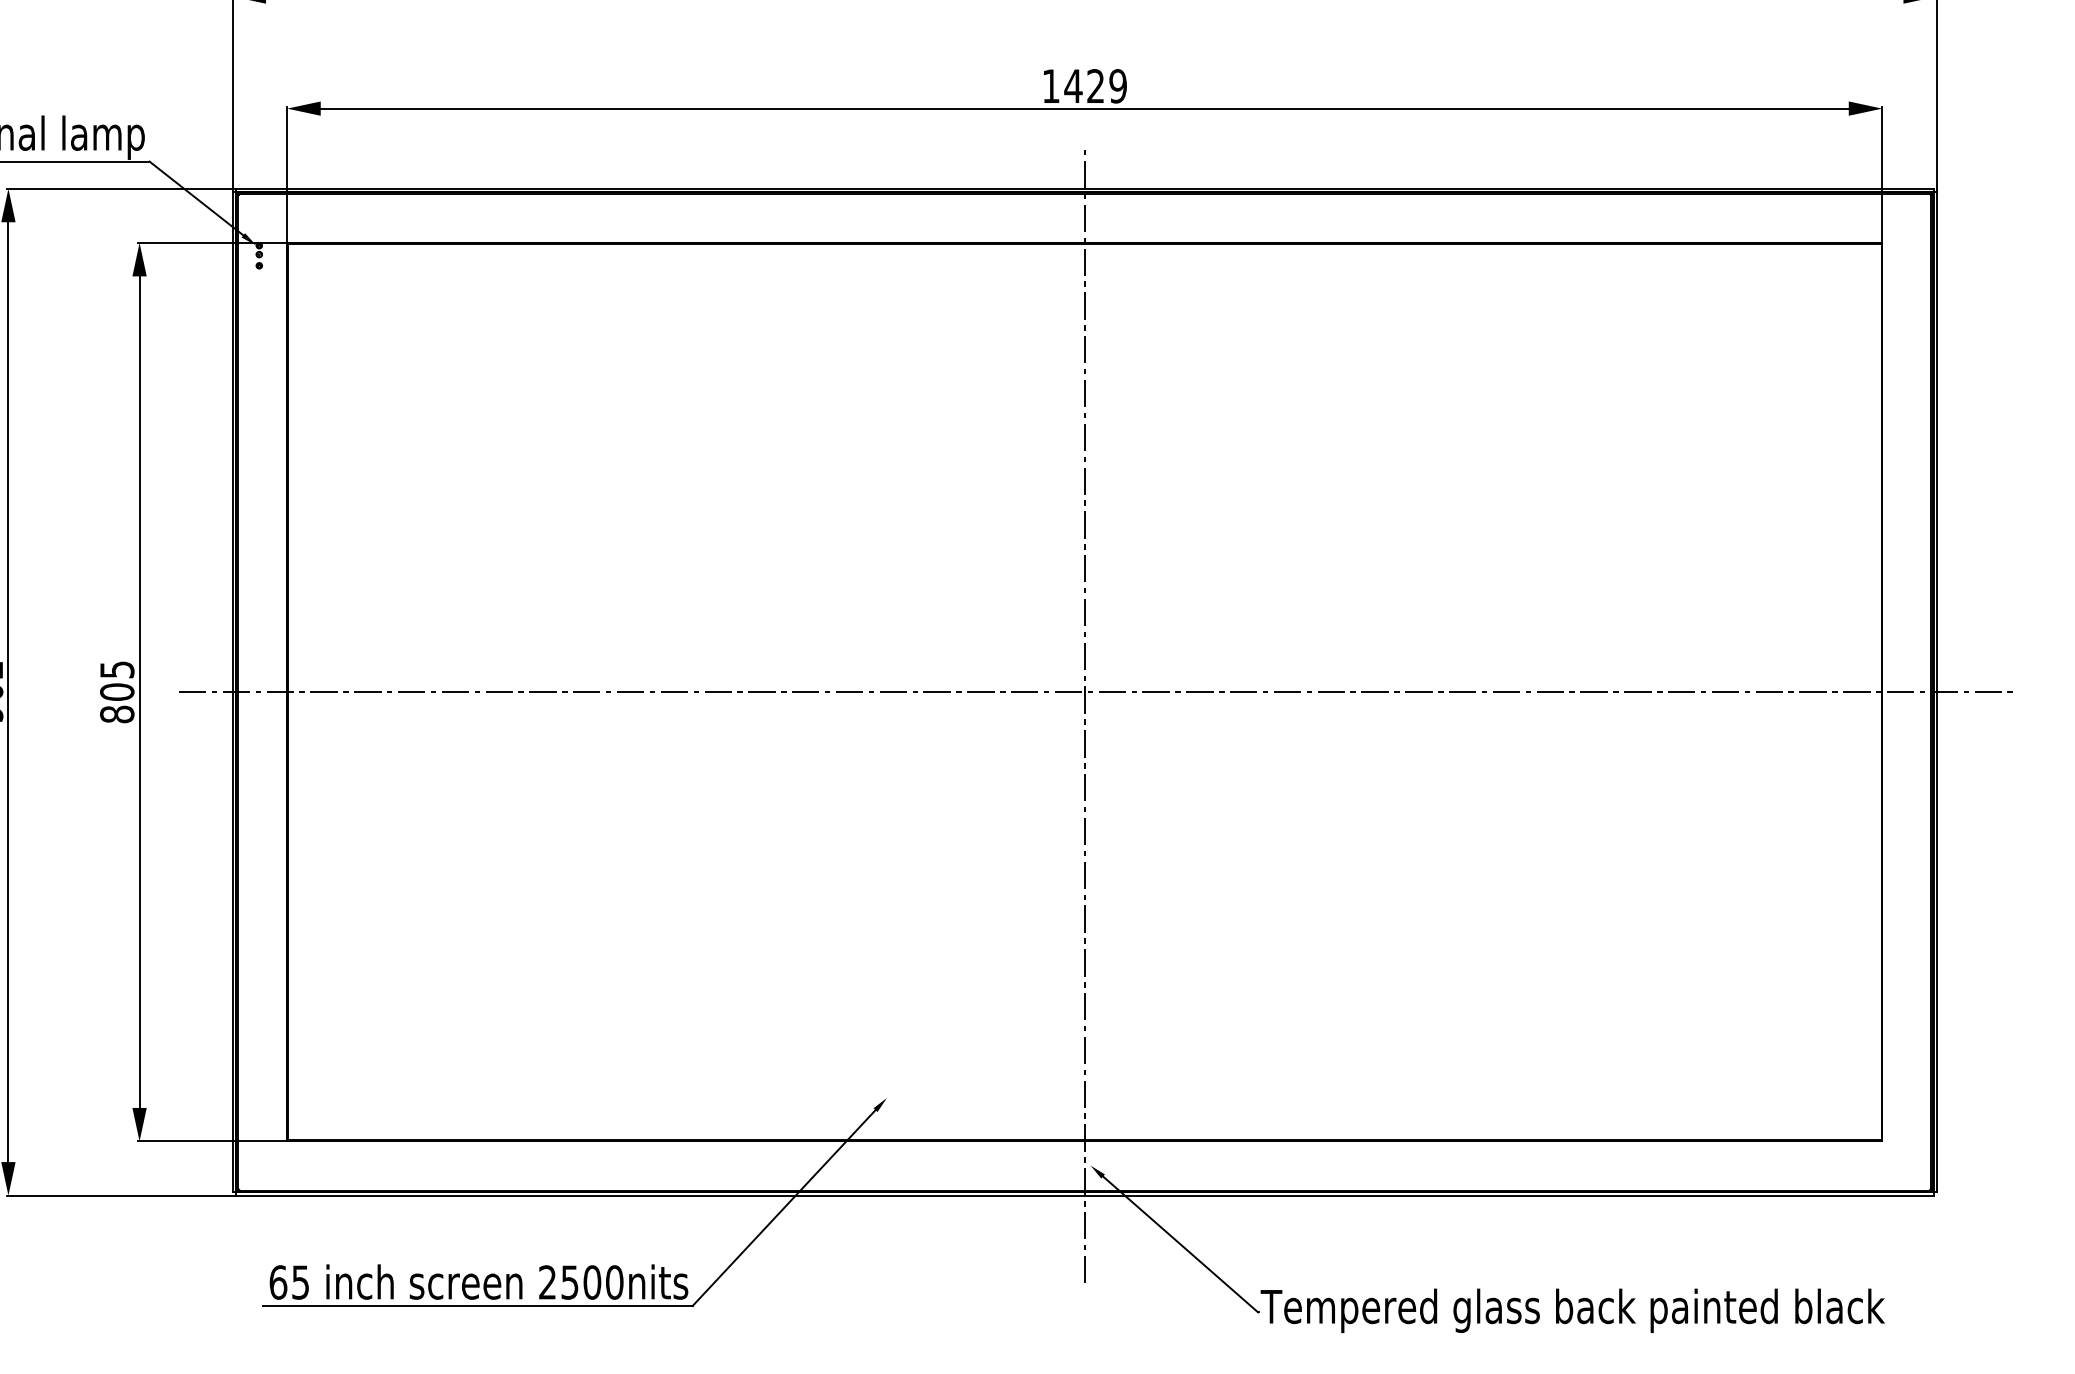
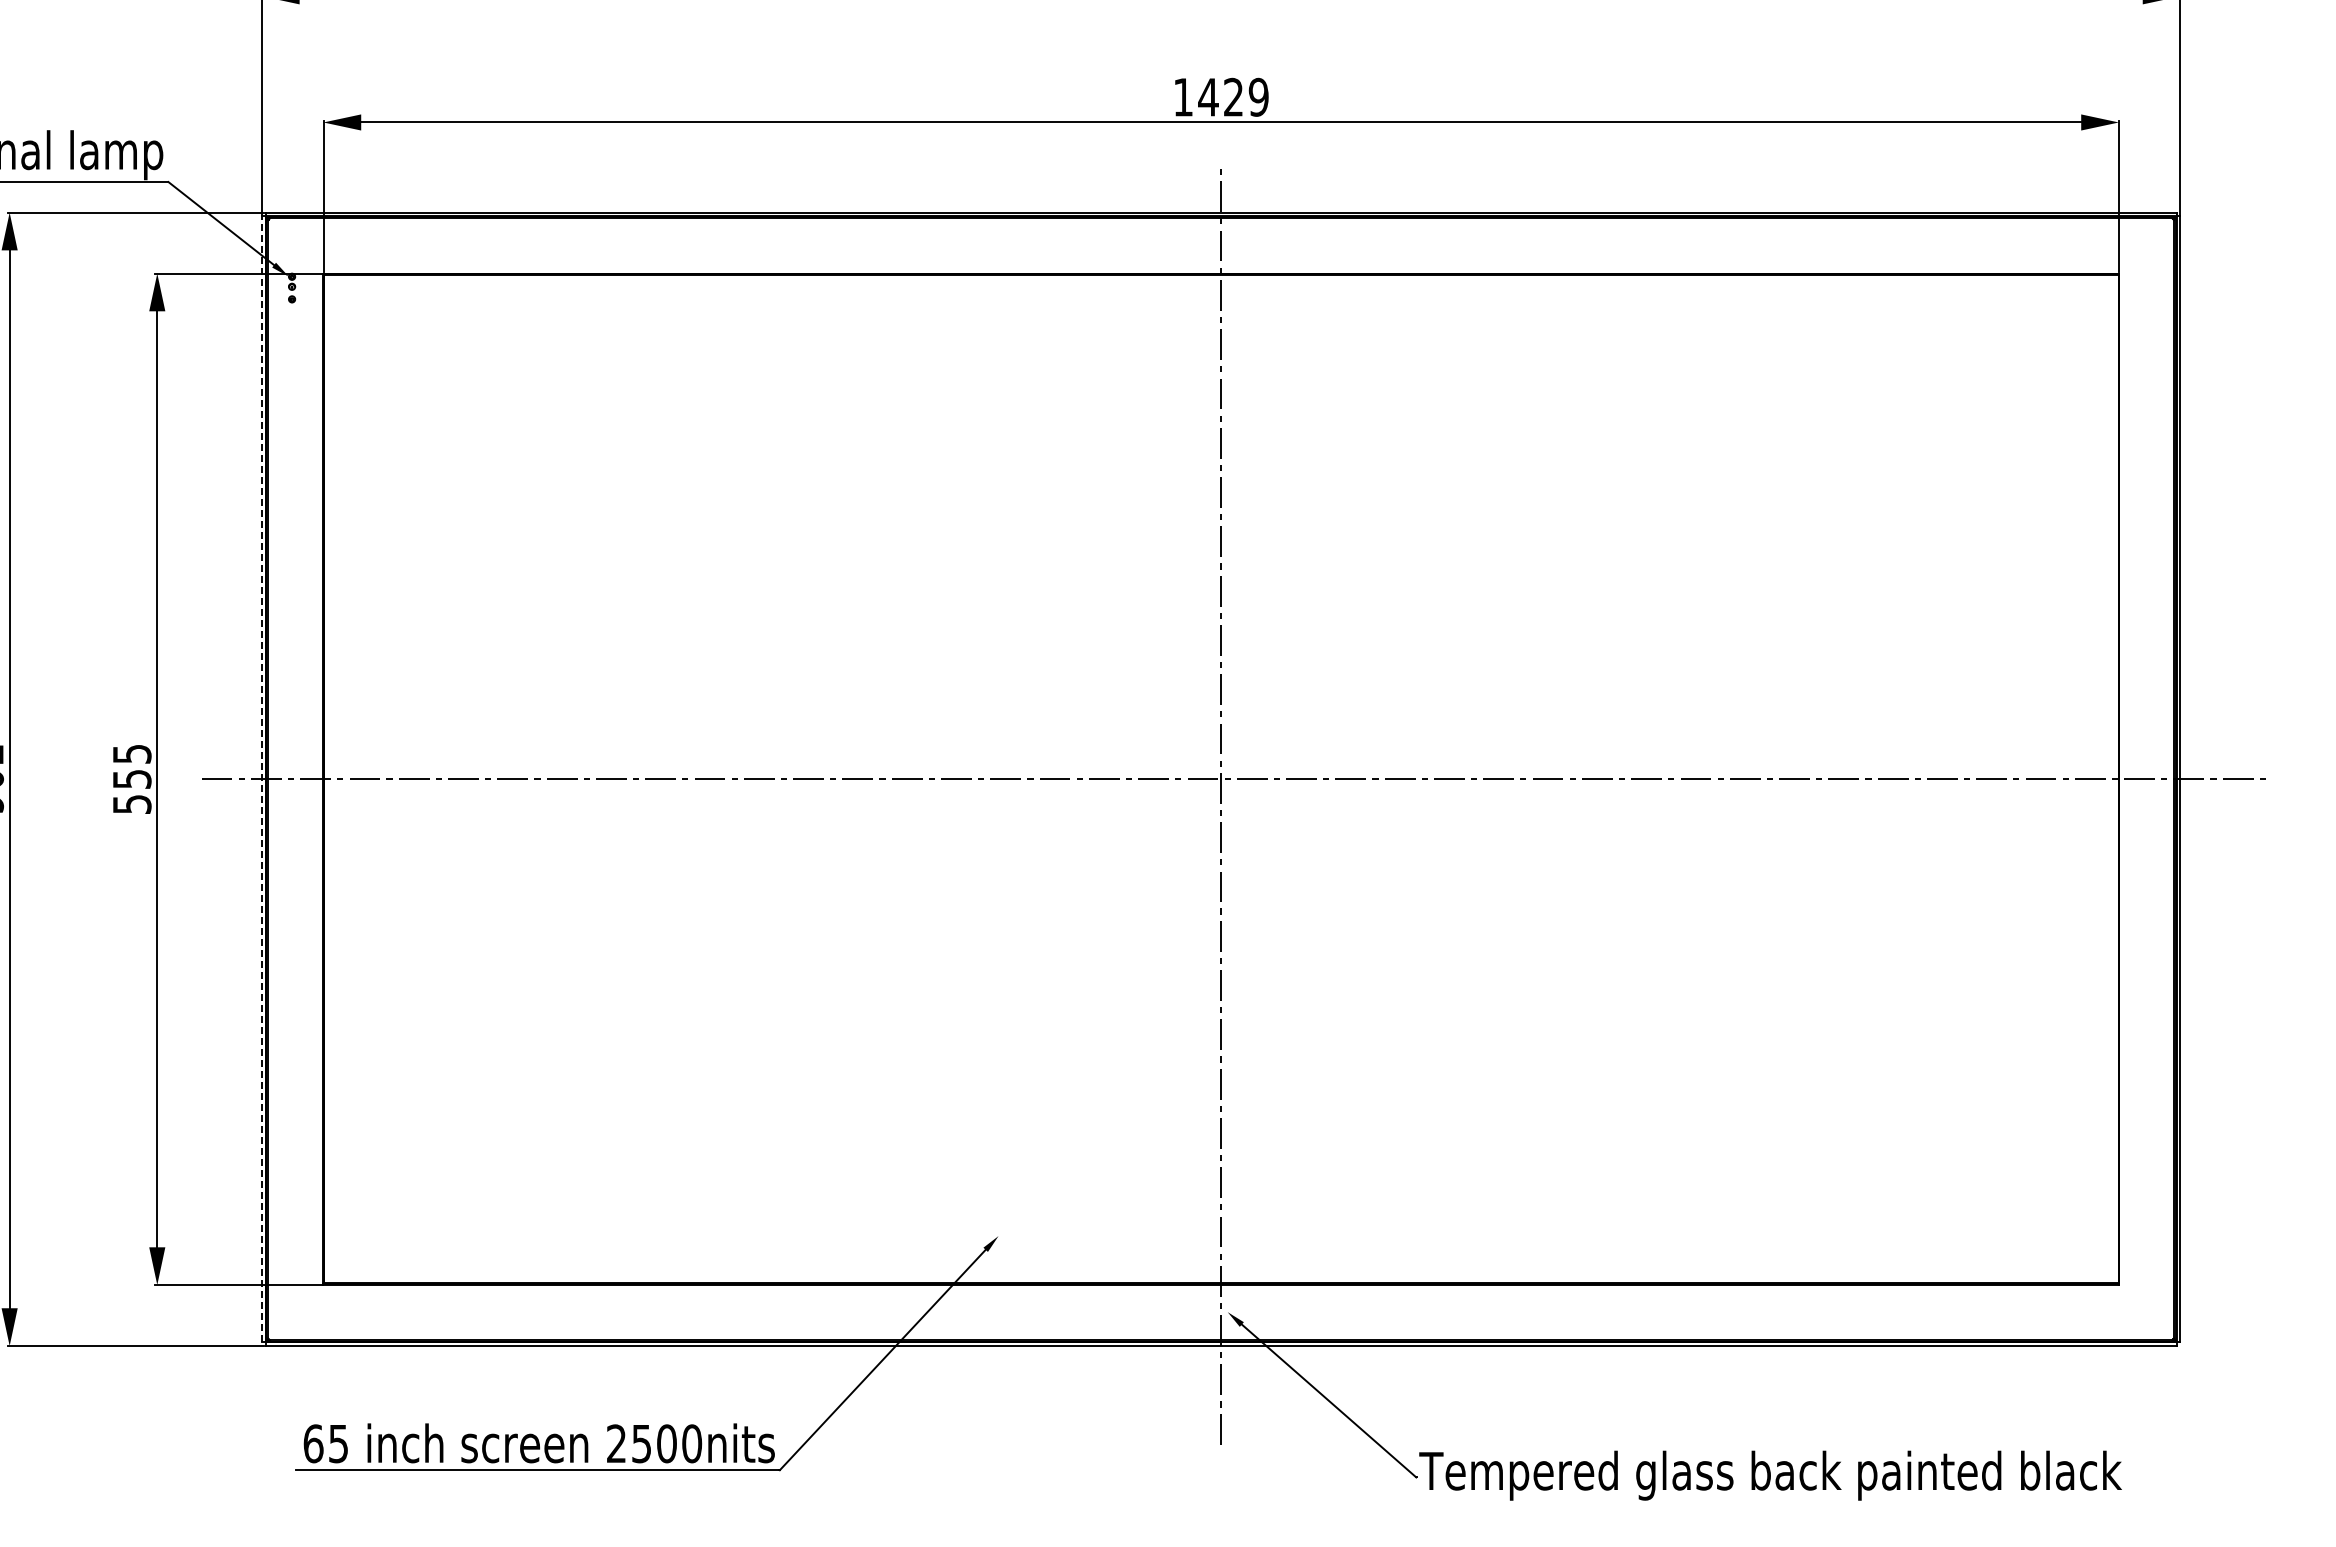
line: (232, 692) -> (261, 779), solid -> dashed
text: (116, 702) -> (131, 791), 805 -> 555

